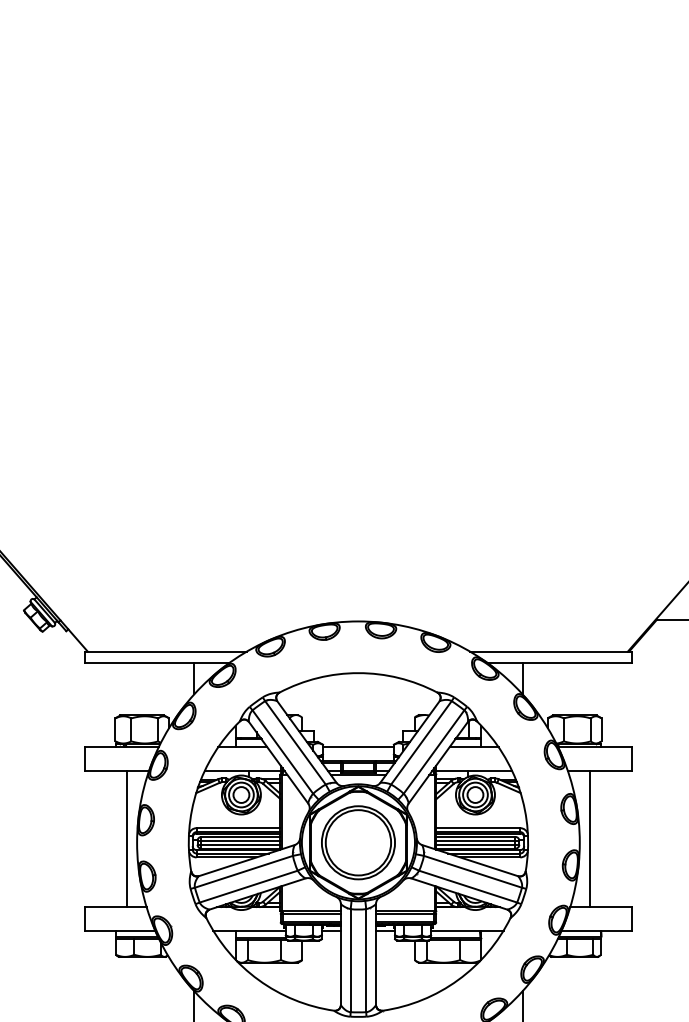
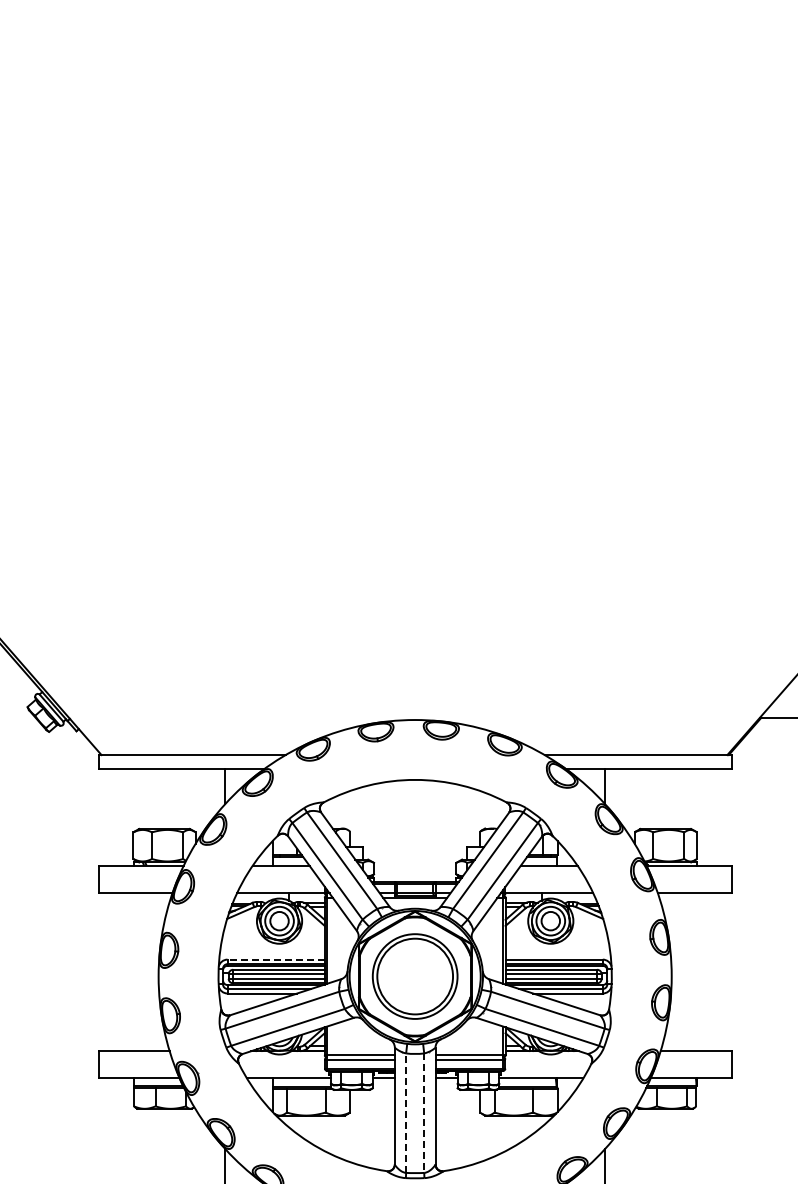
line: (358, 746) -> (415, 865), removed
line: (238, 828) -> (276, 959), solid -> dashed
line: (126, 838) -> (146, 971), removed
line: (589, 838) -> (683, 971), removed
line: (350, 960) -> (406, 1113), solid -> dashed
line: (366, 960) -> (424, 1113), solid -> dashed

